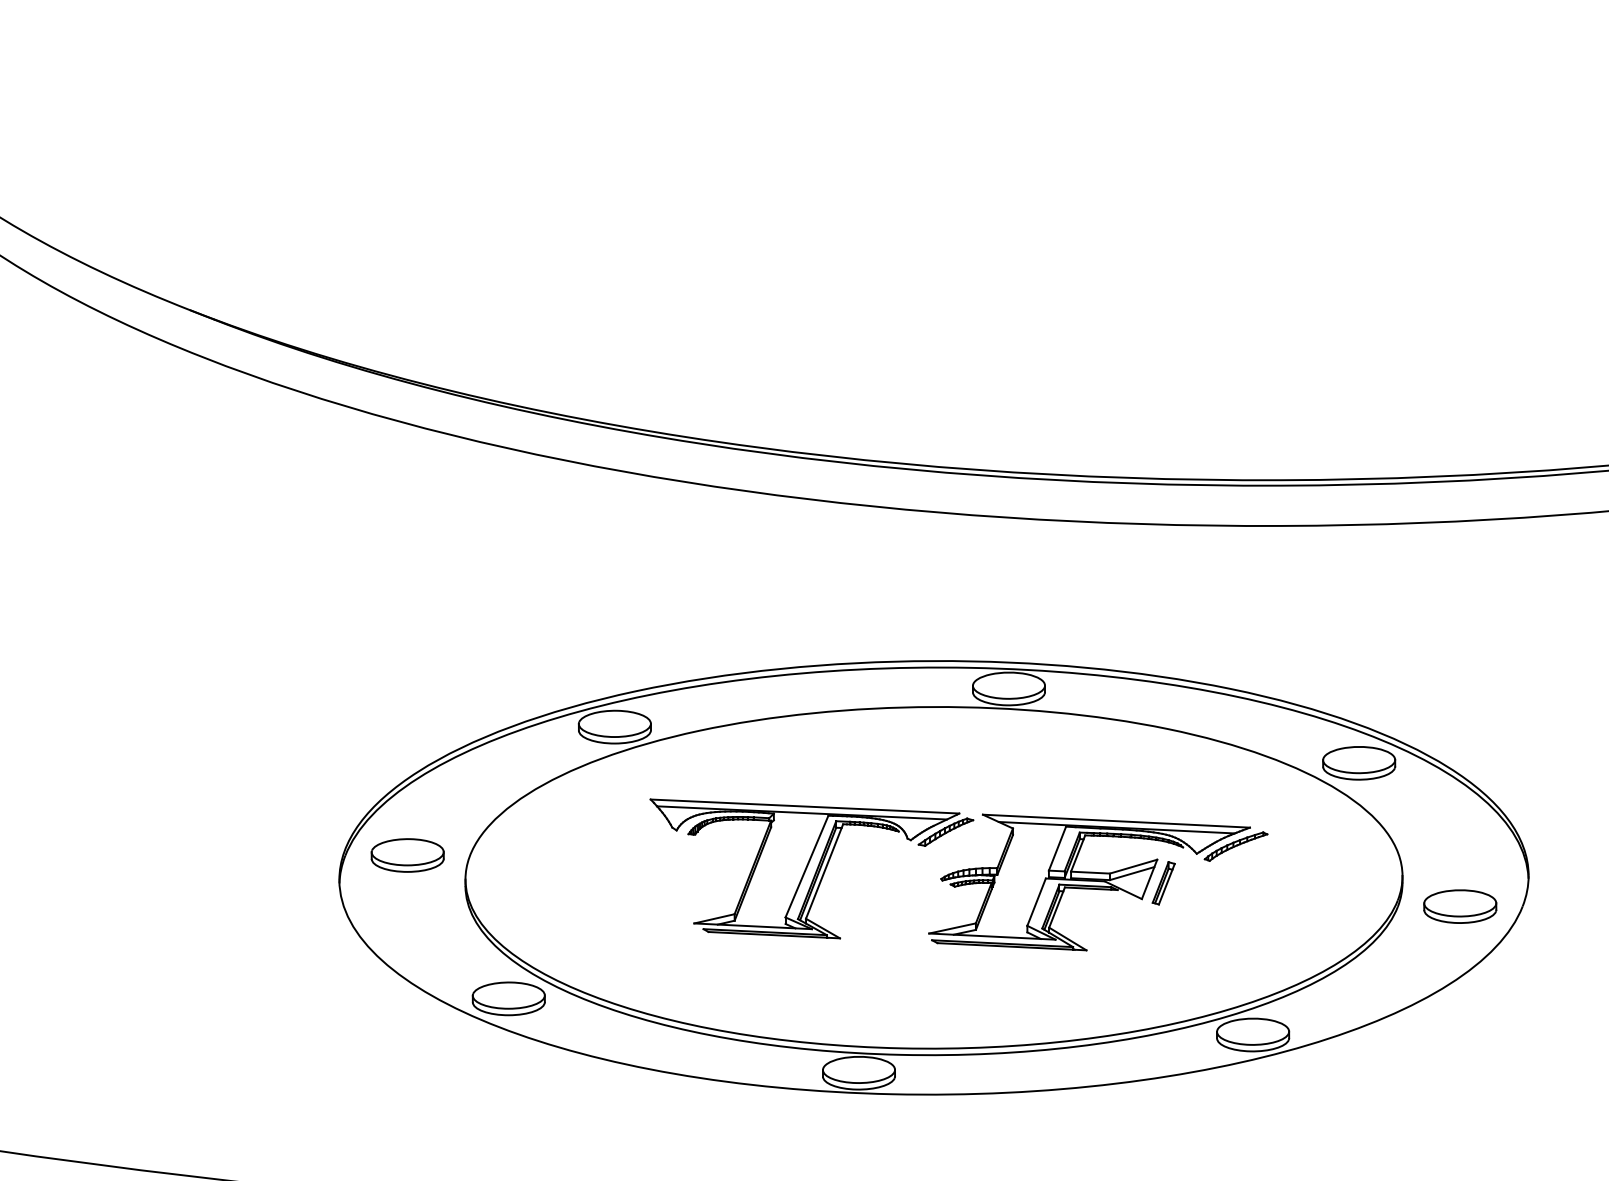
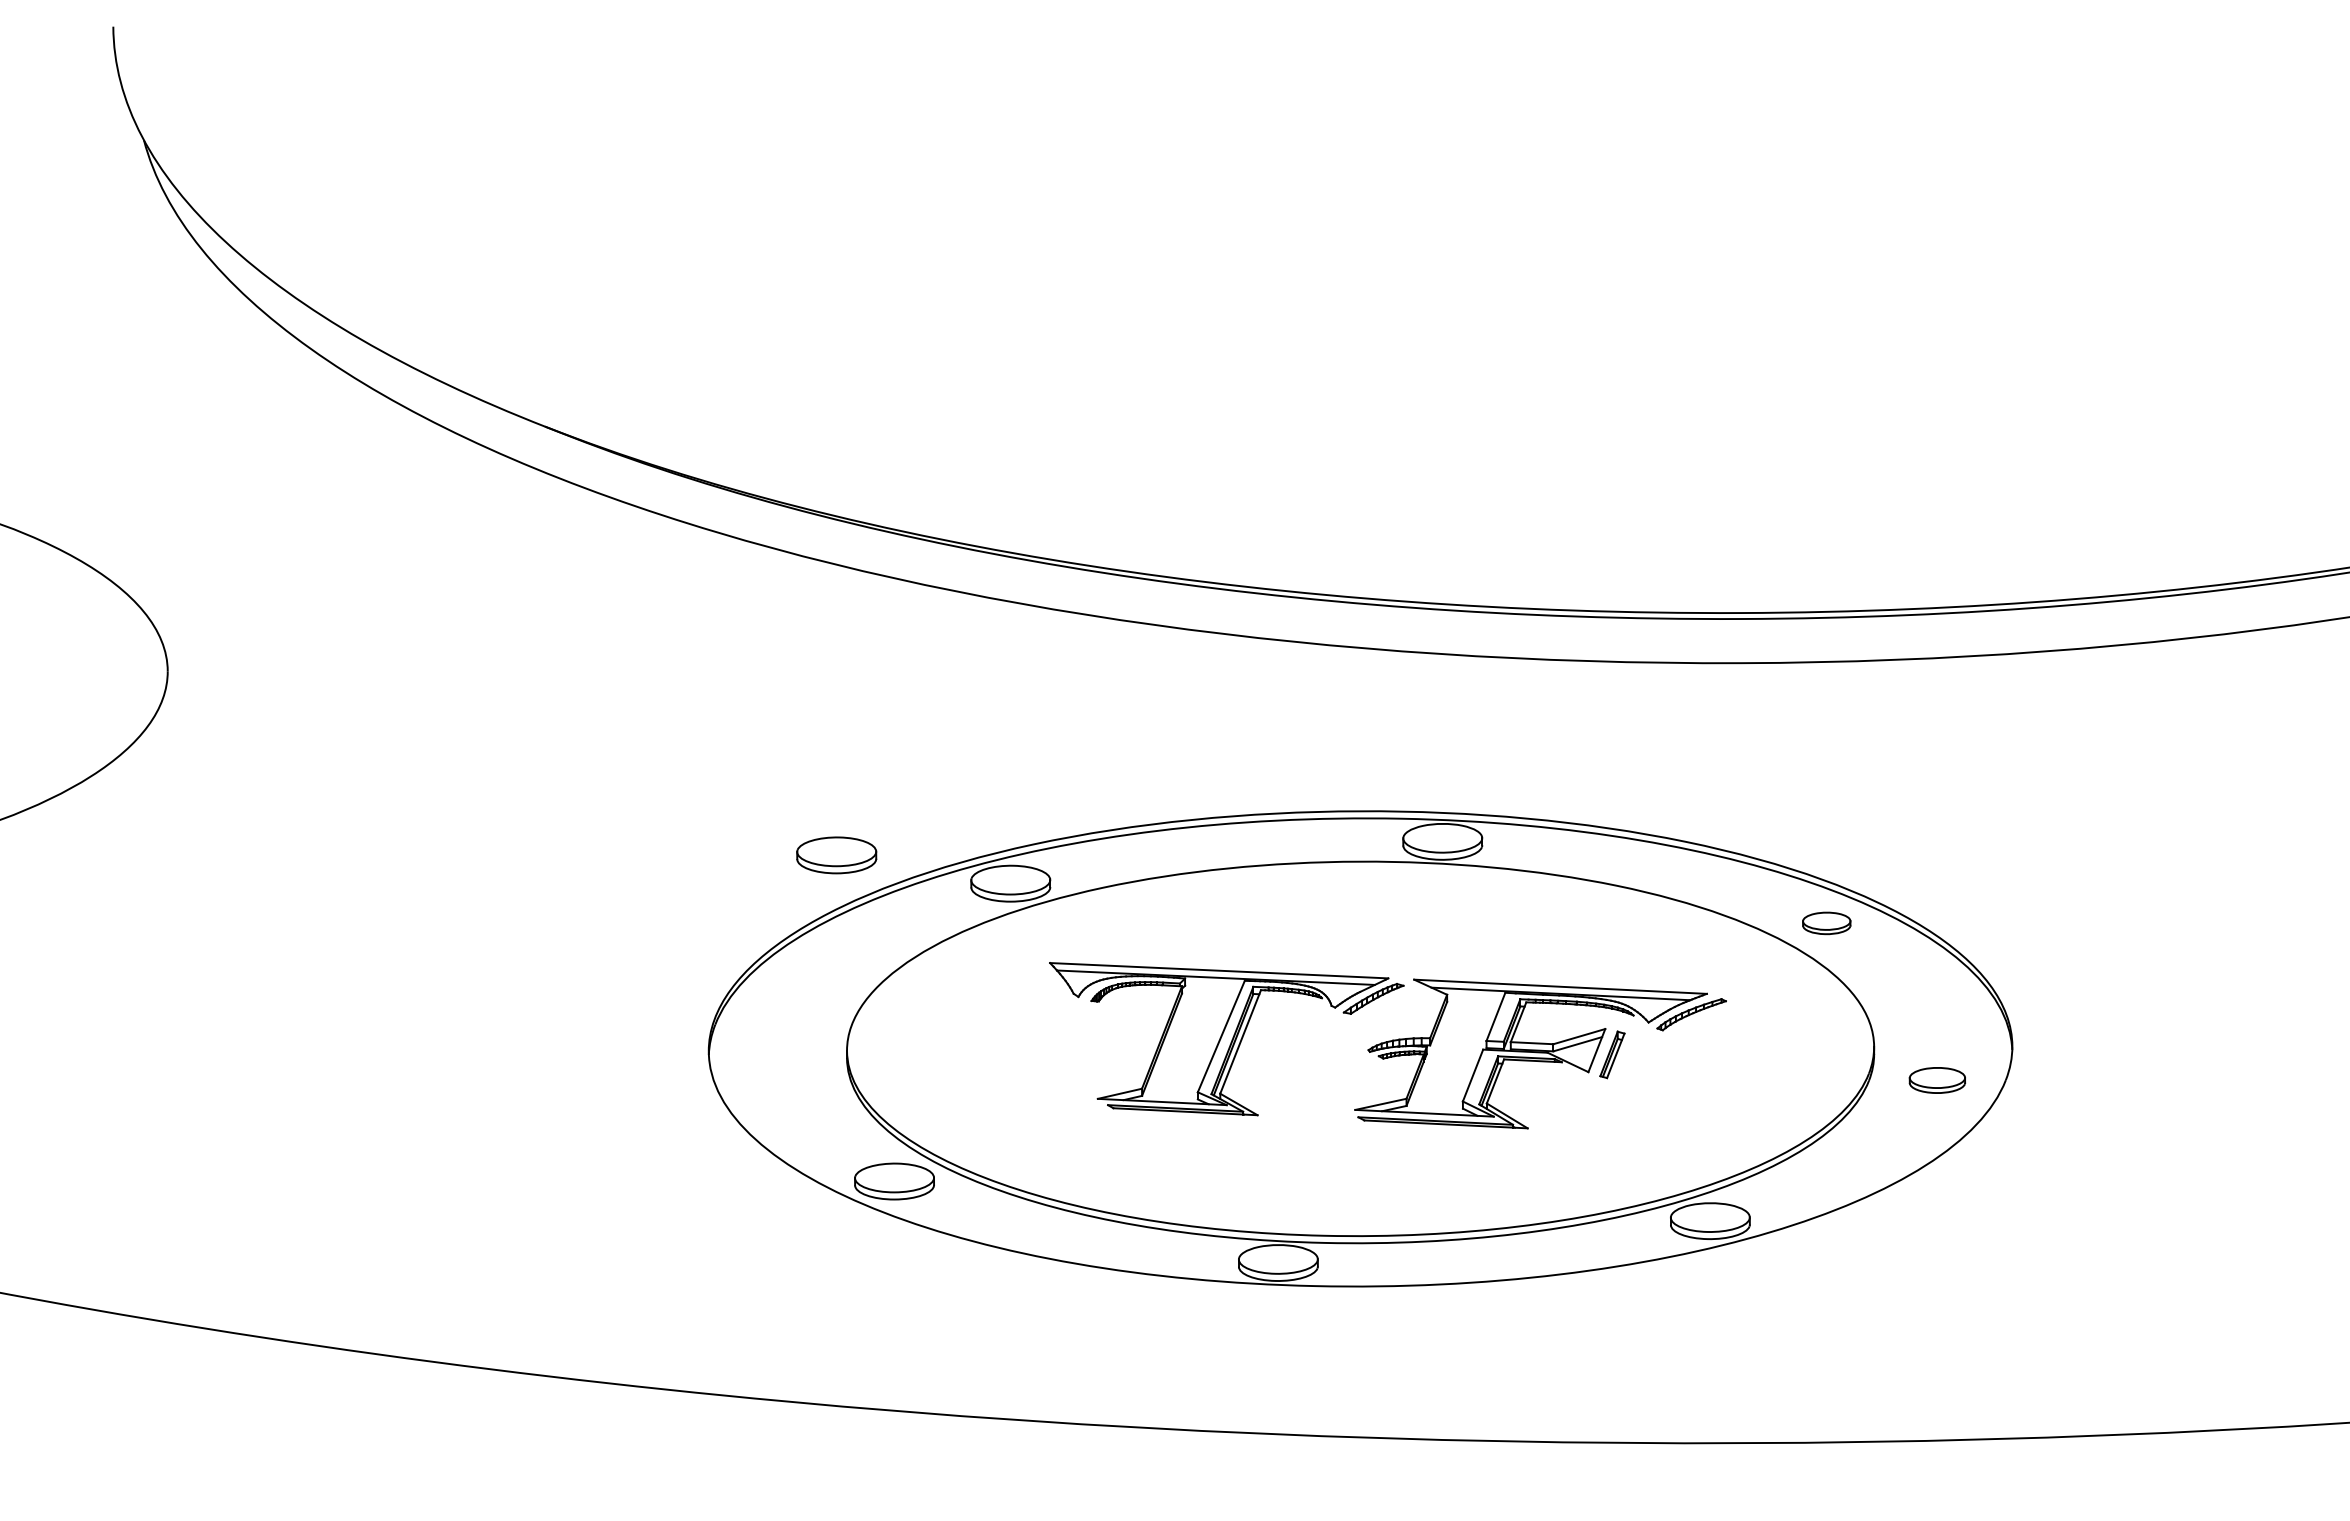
part: (1359, 763) -> (1826, 923), size x0.6
part: (407, 855) -> (836, 855), moved
part: (1460, 906) -> (1937, 1080), size x0.7

